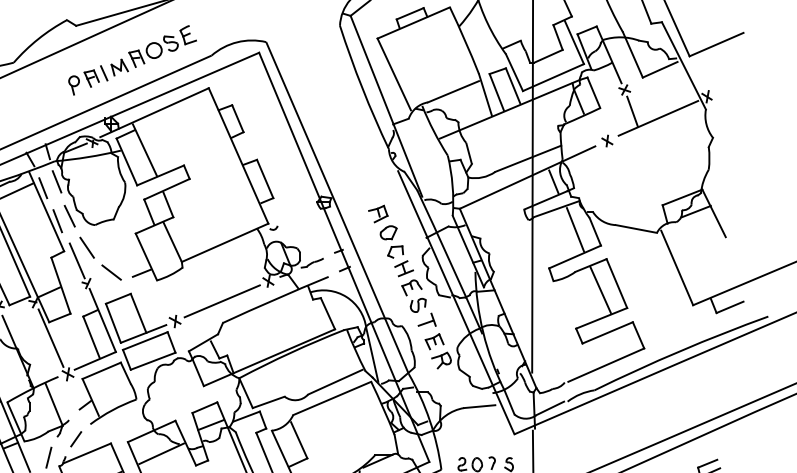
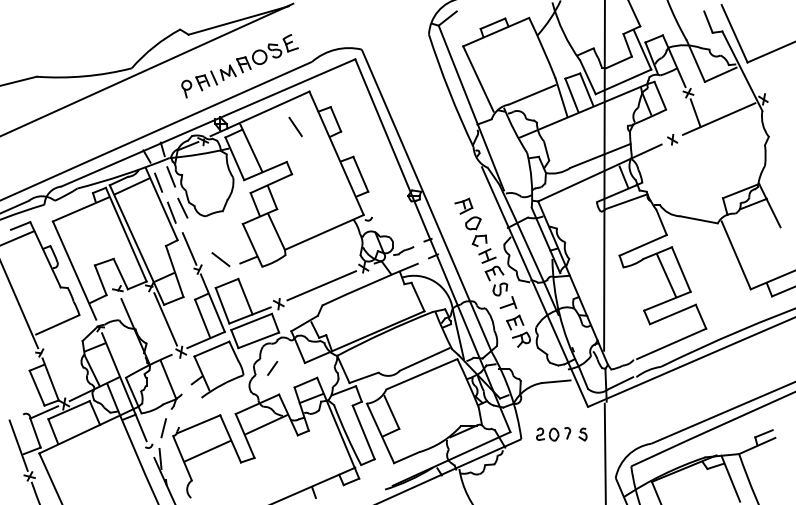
line: (575, 229) -> (643, 220), removed
line: (87, 247) -> (295, 126), moved
line: (76, 439) -> (272, 368), moved

